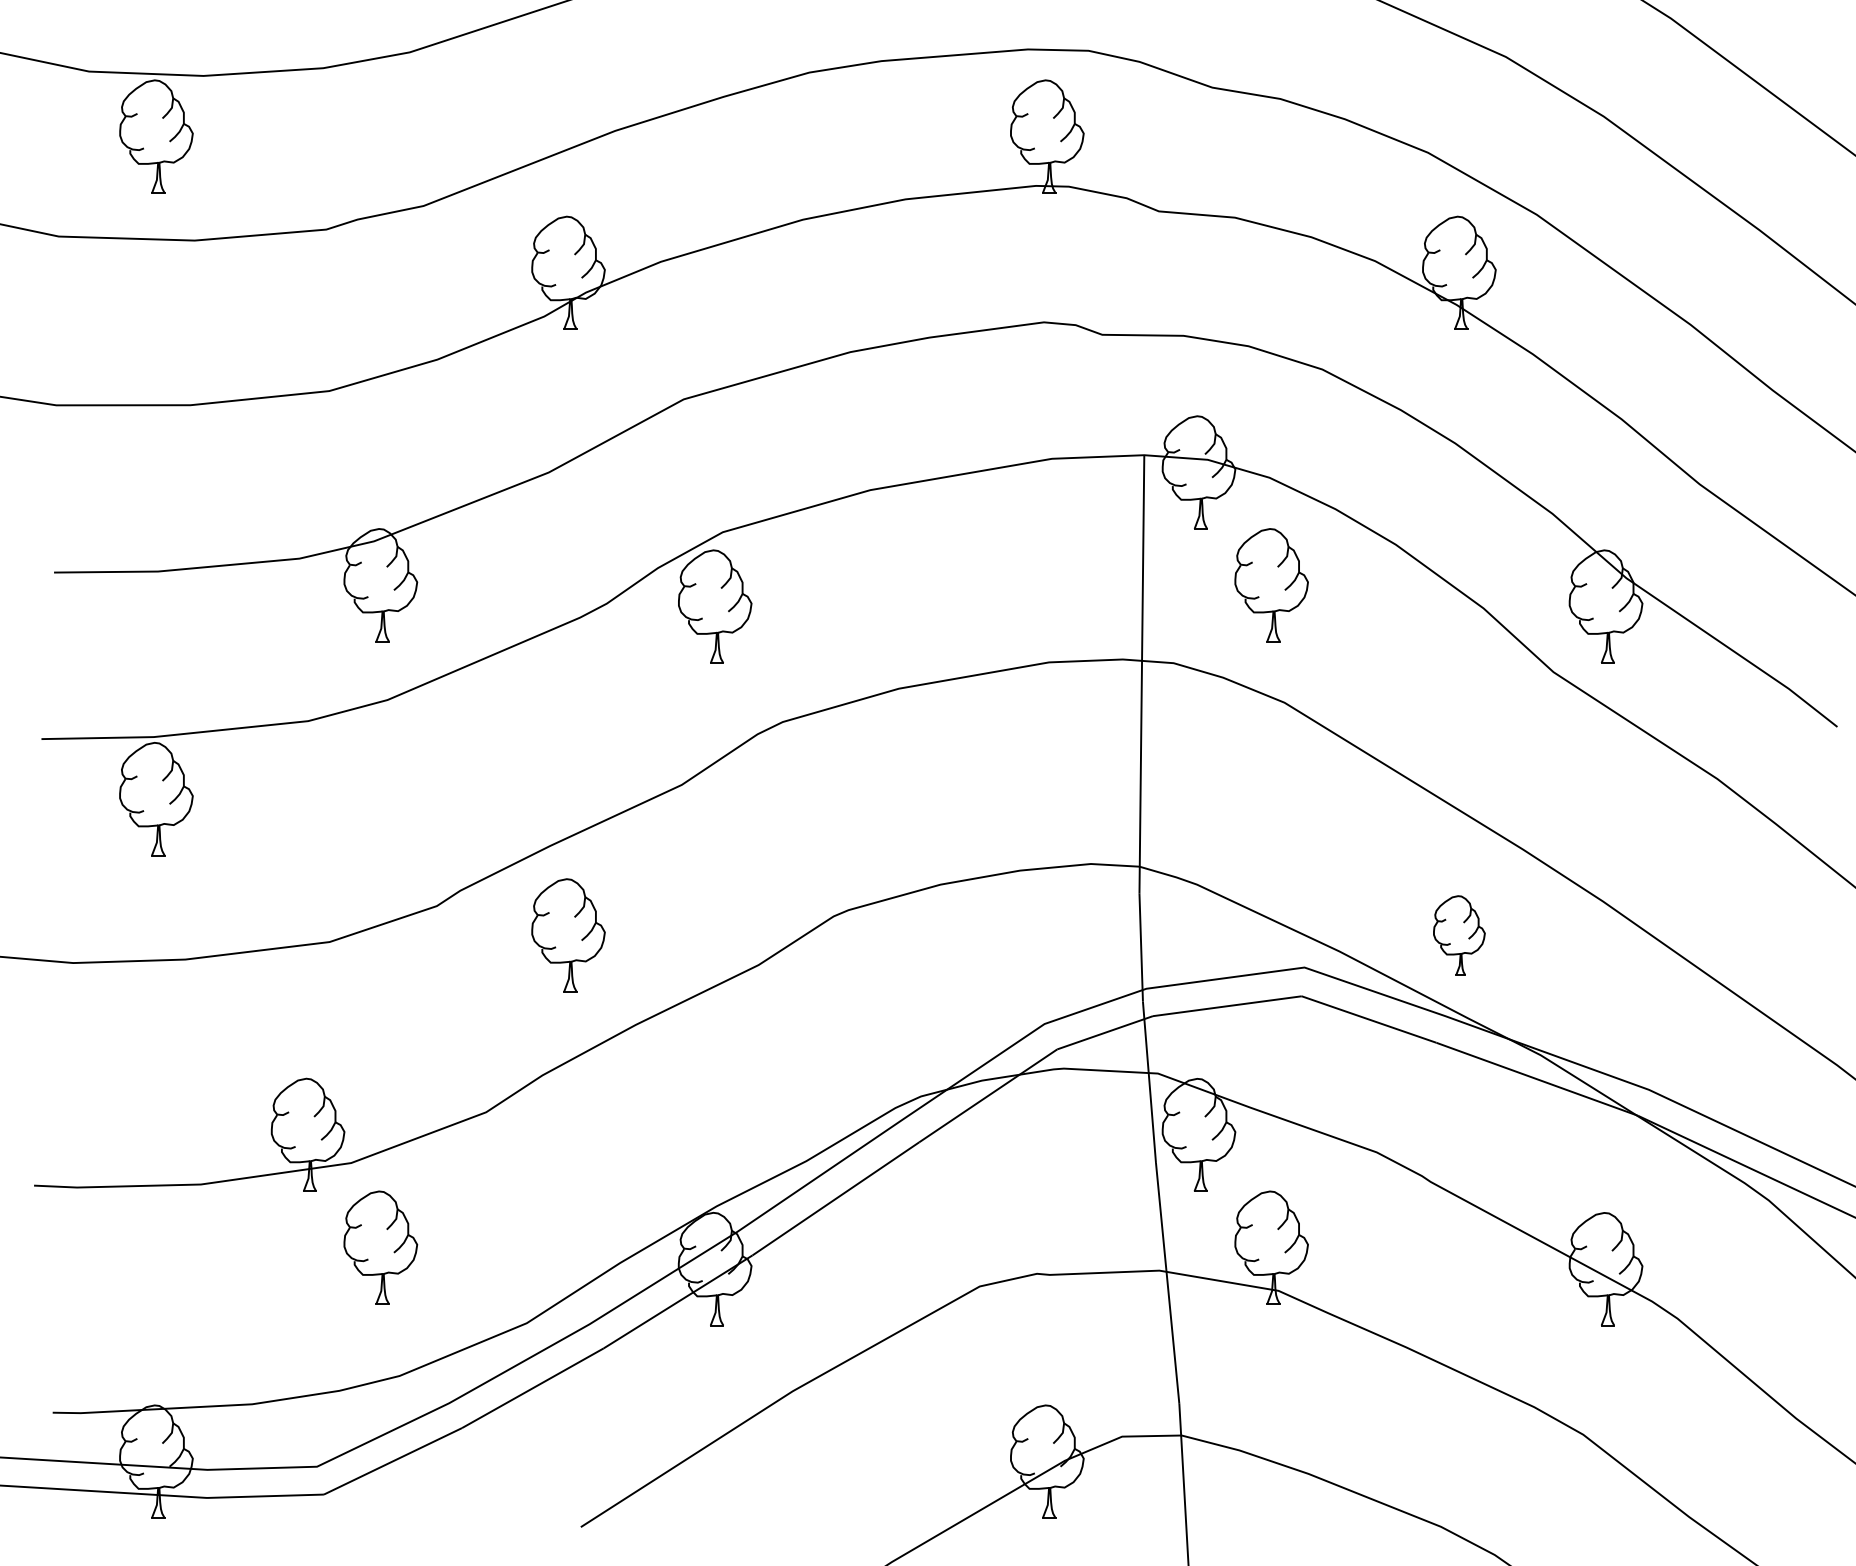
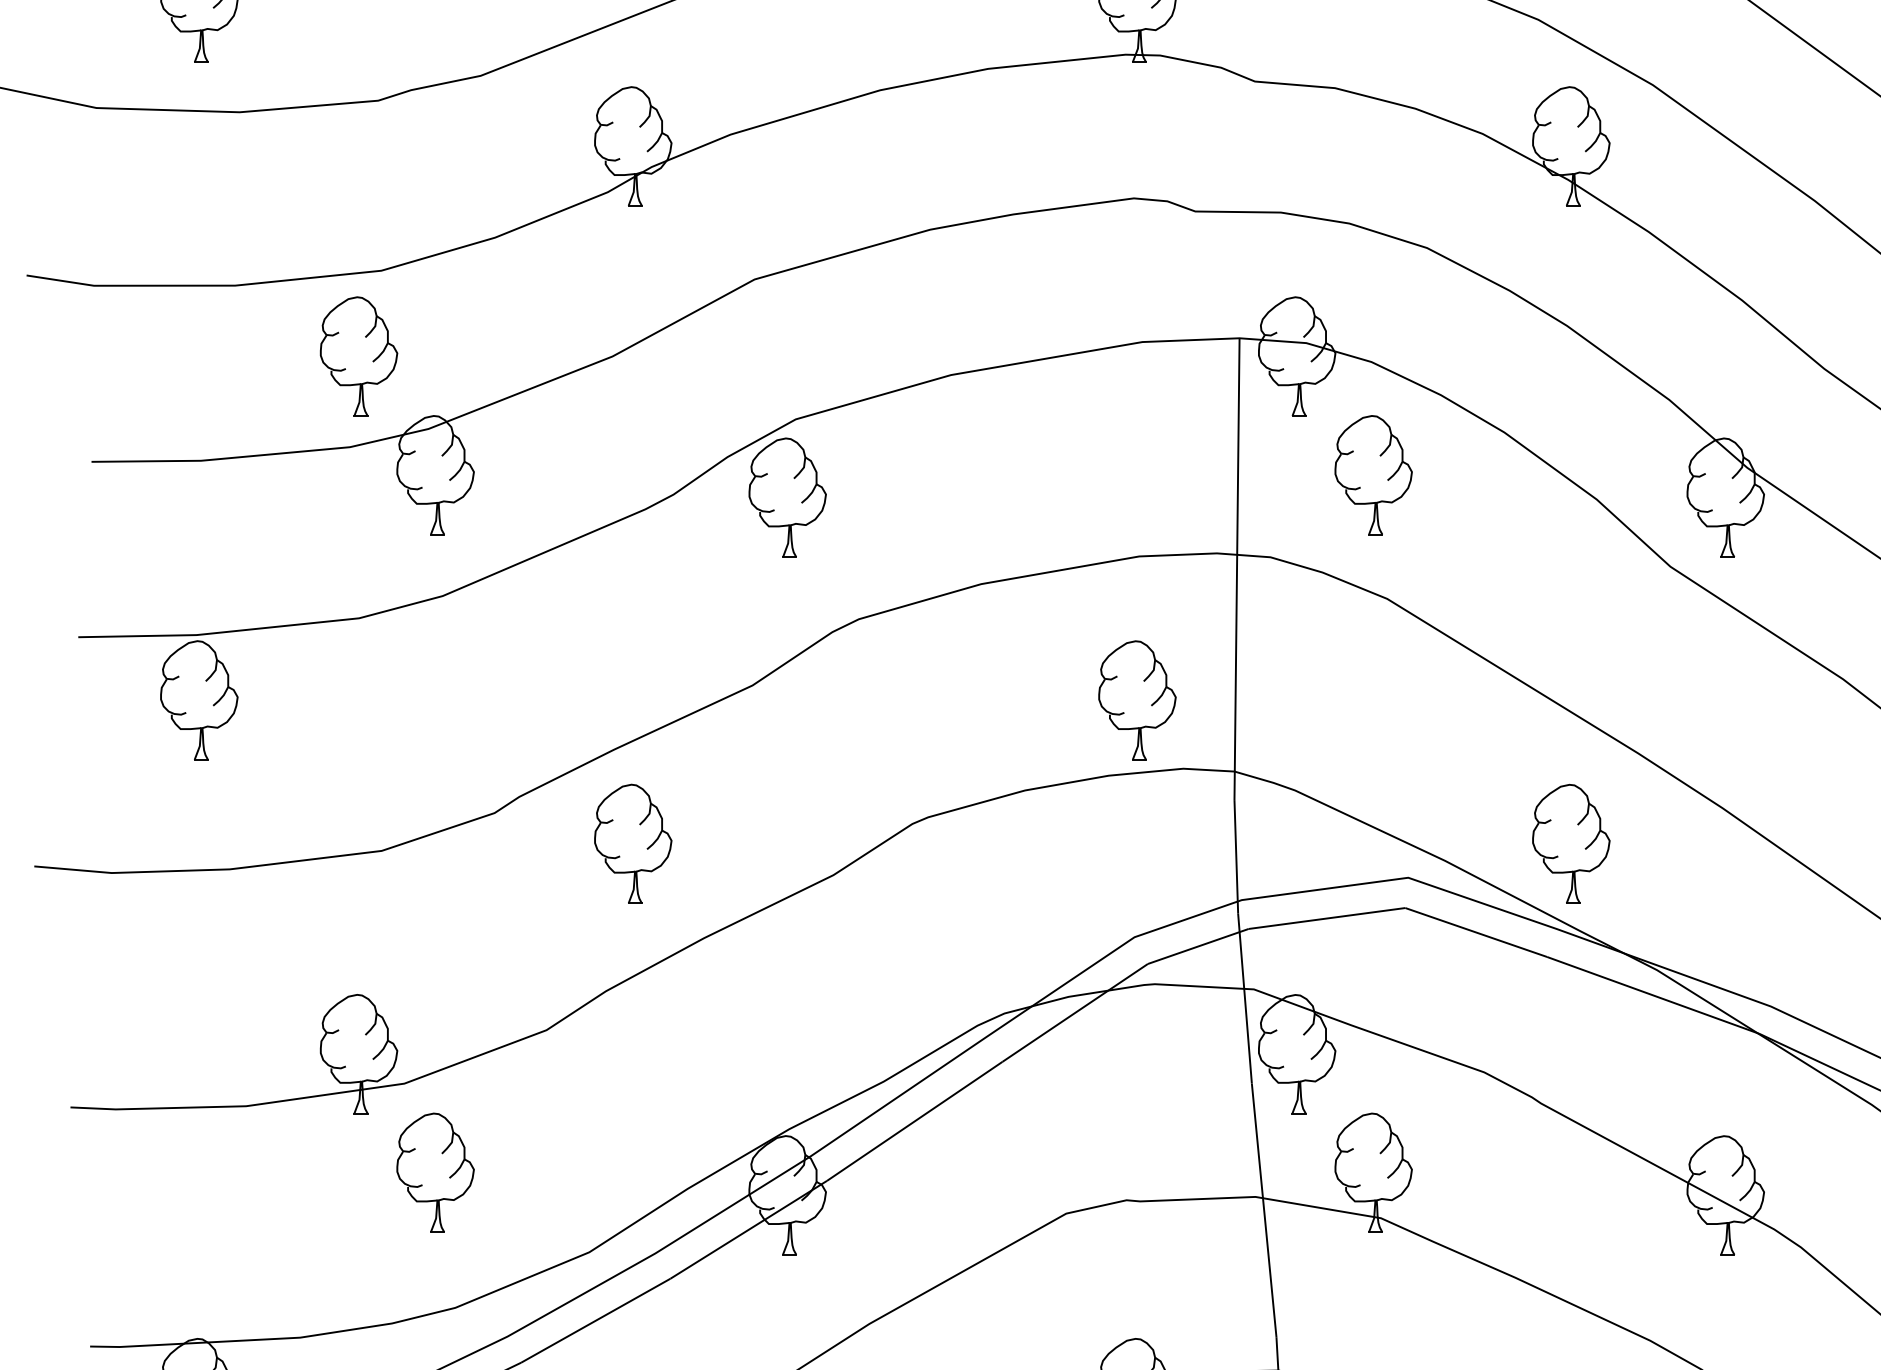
part: (307, 472) -> (358, 356), added
part: (1047, 799) -> (1137, 700), added
part: (1459, 935) -> (1571, 844), size x1.43

